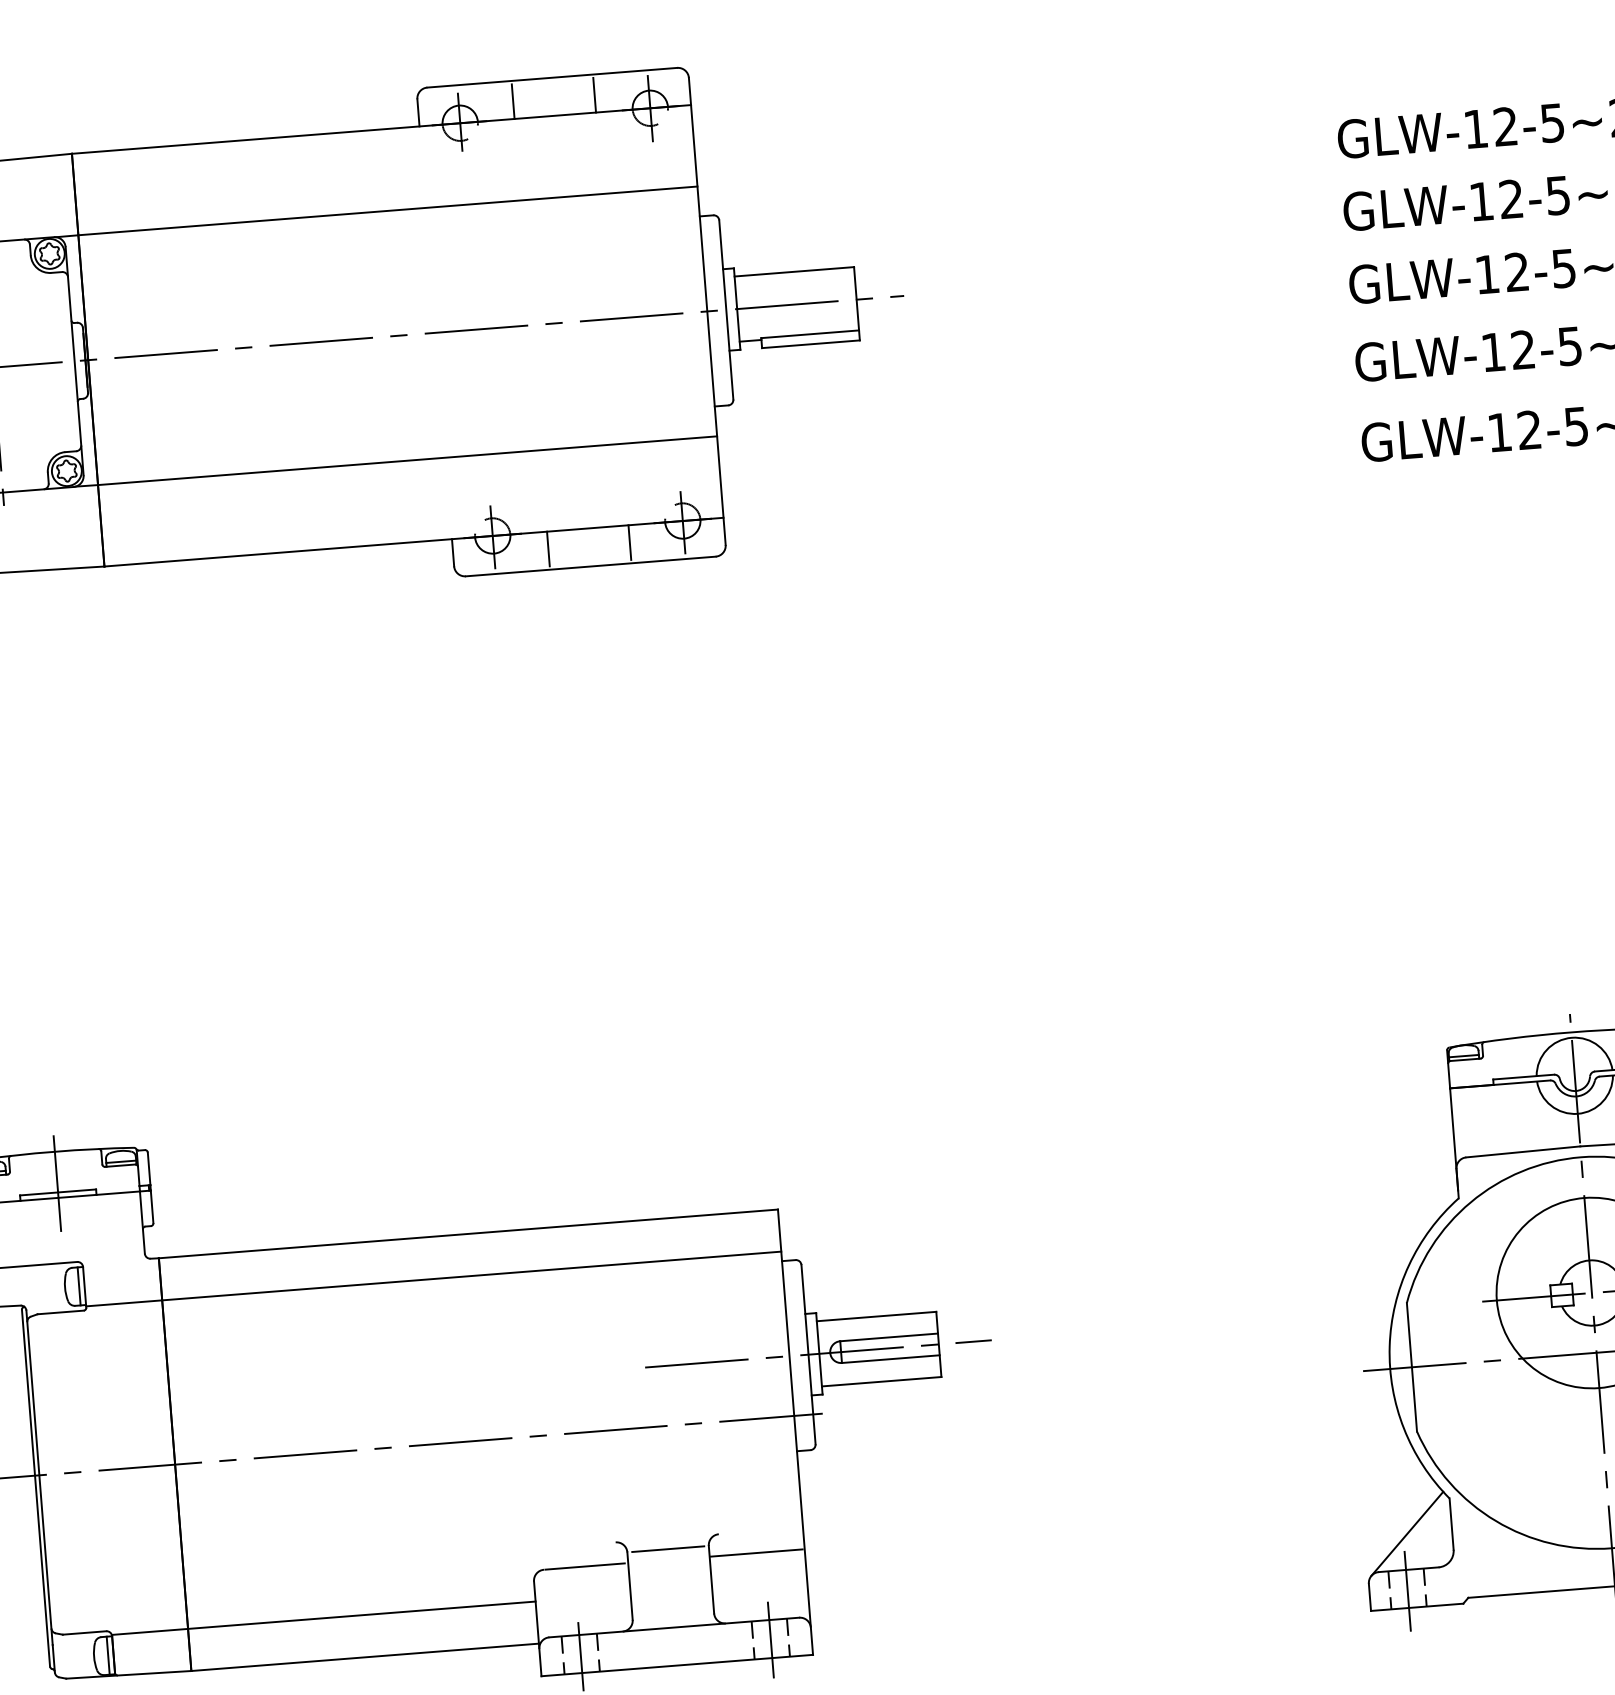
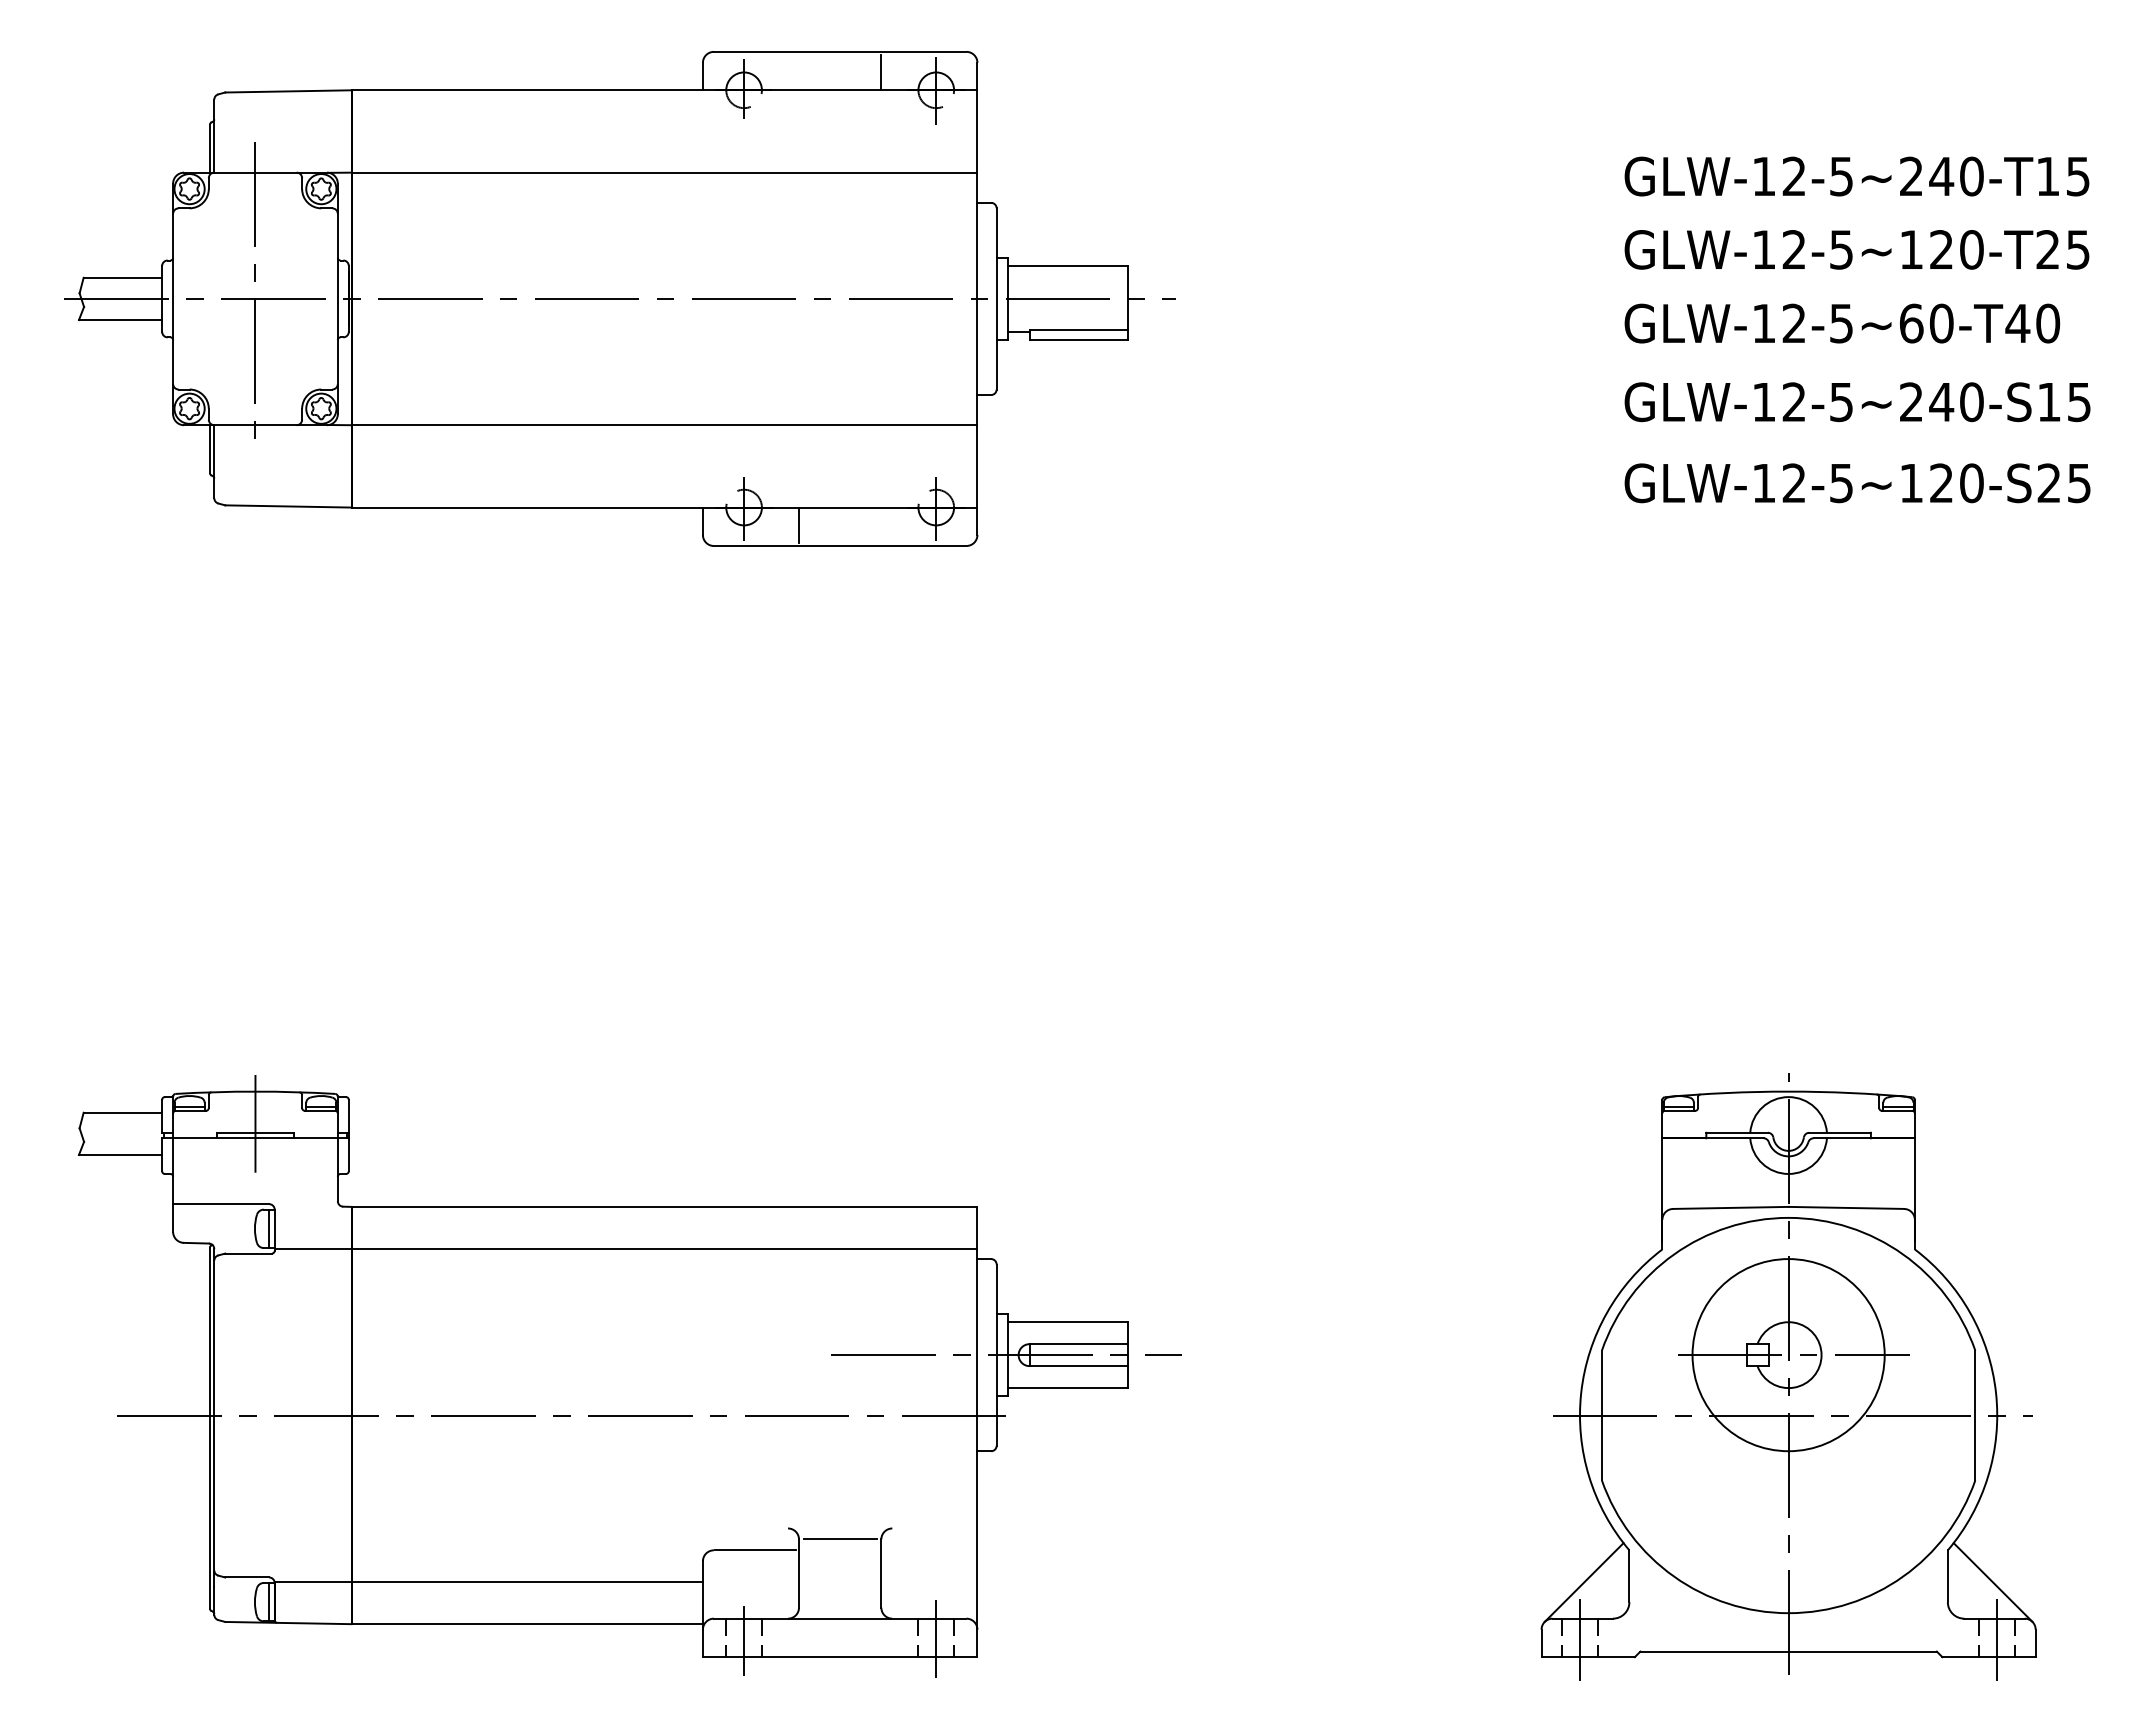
line: (513, 101) -> (799, 72), removed
line: (629, 542) -> (881, 524), removed
line: (756, 1553) -> (928, 1550), removed

